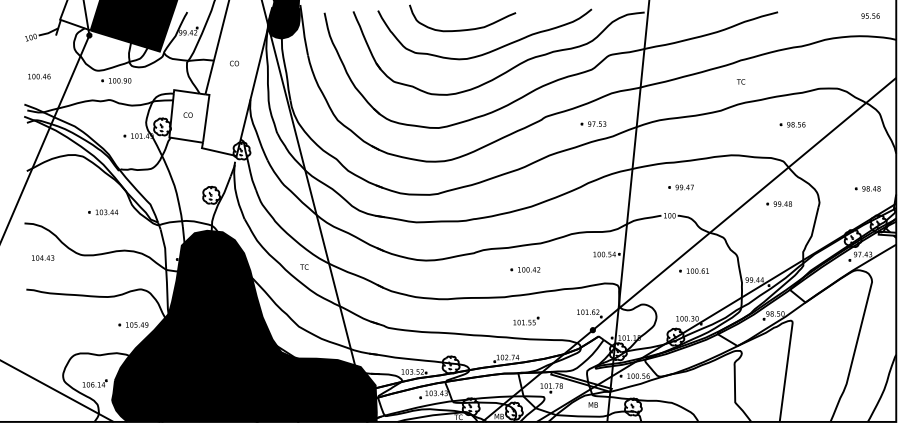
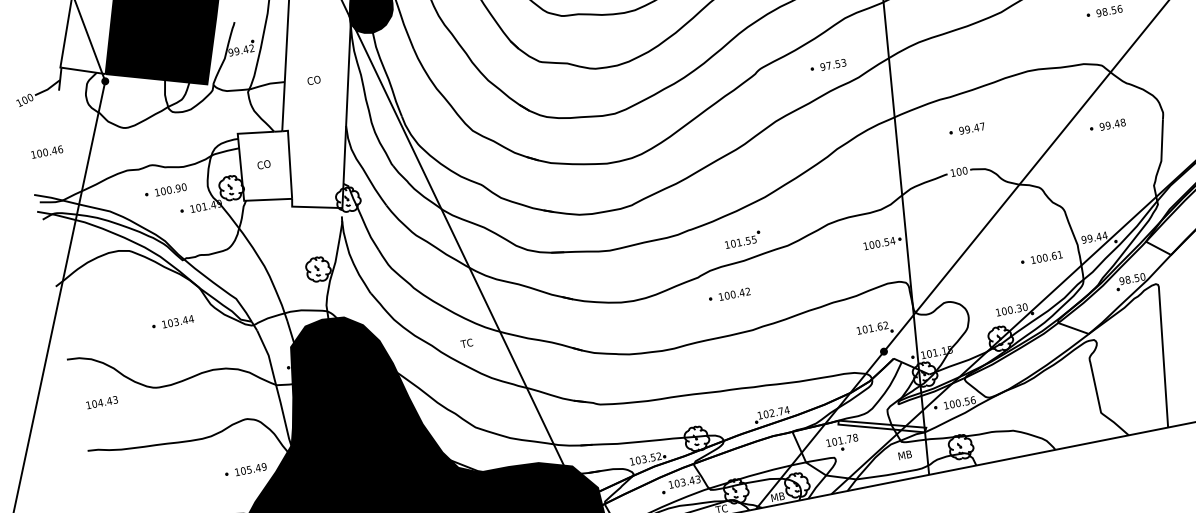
part: (116, 80) -> (165, 190), moved
part: (525, 269) -> (729, 294), moved
part: (693, 270) -> (1040, 257), moved
part: (526, 320) -> (742, 238), moved

